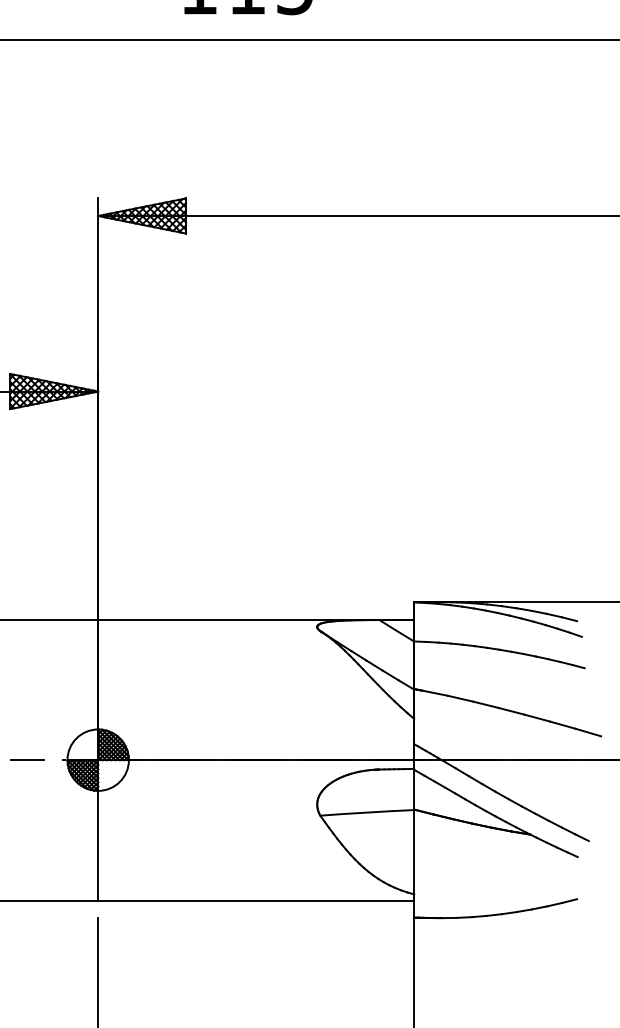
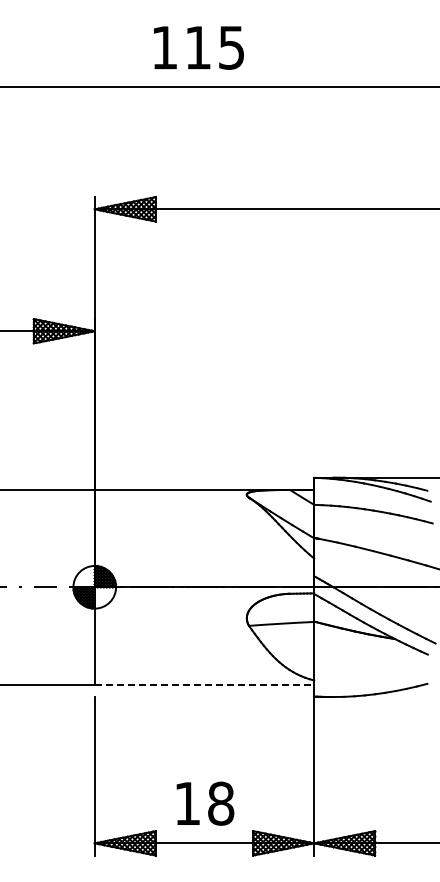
line: (256, 900) -> (204, 684), solid -> dashed

